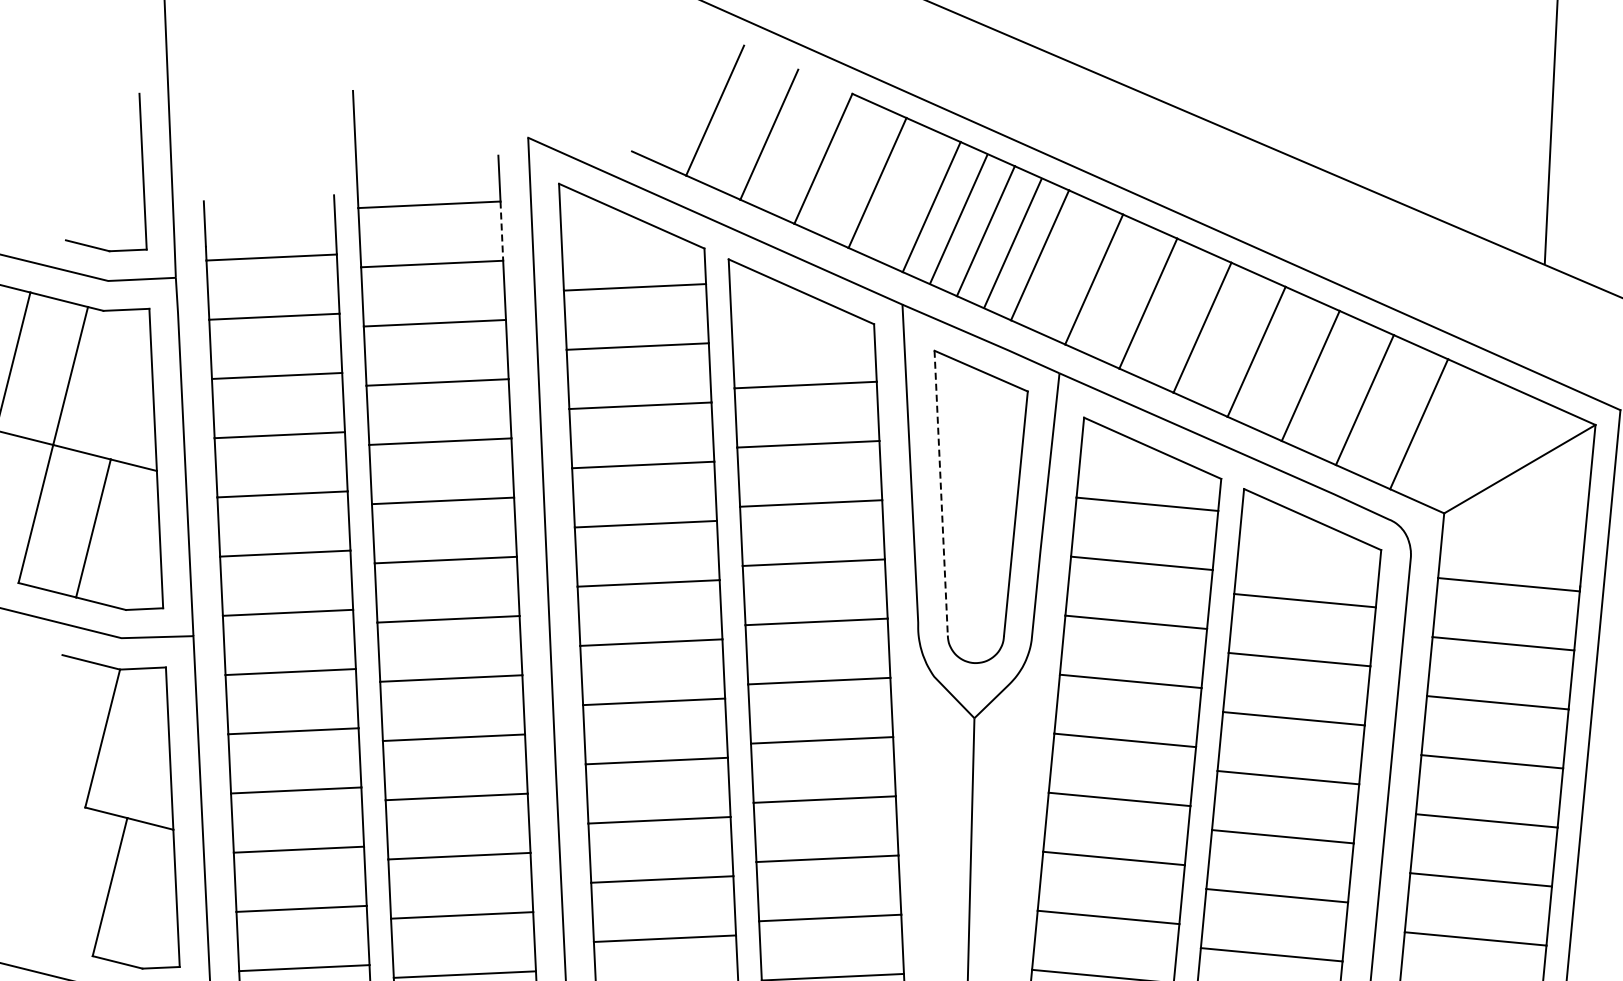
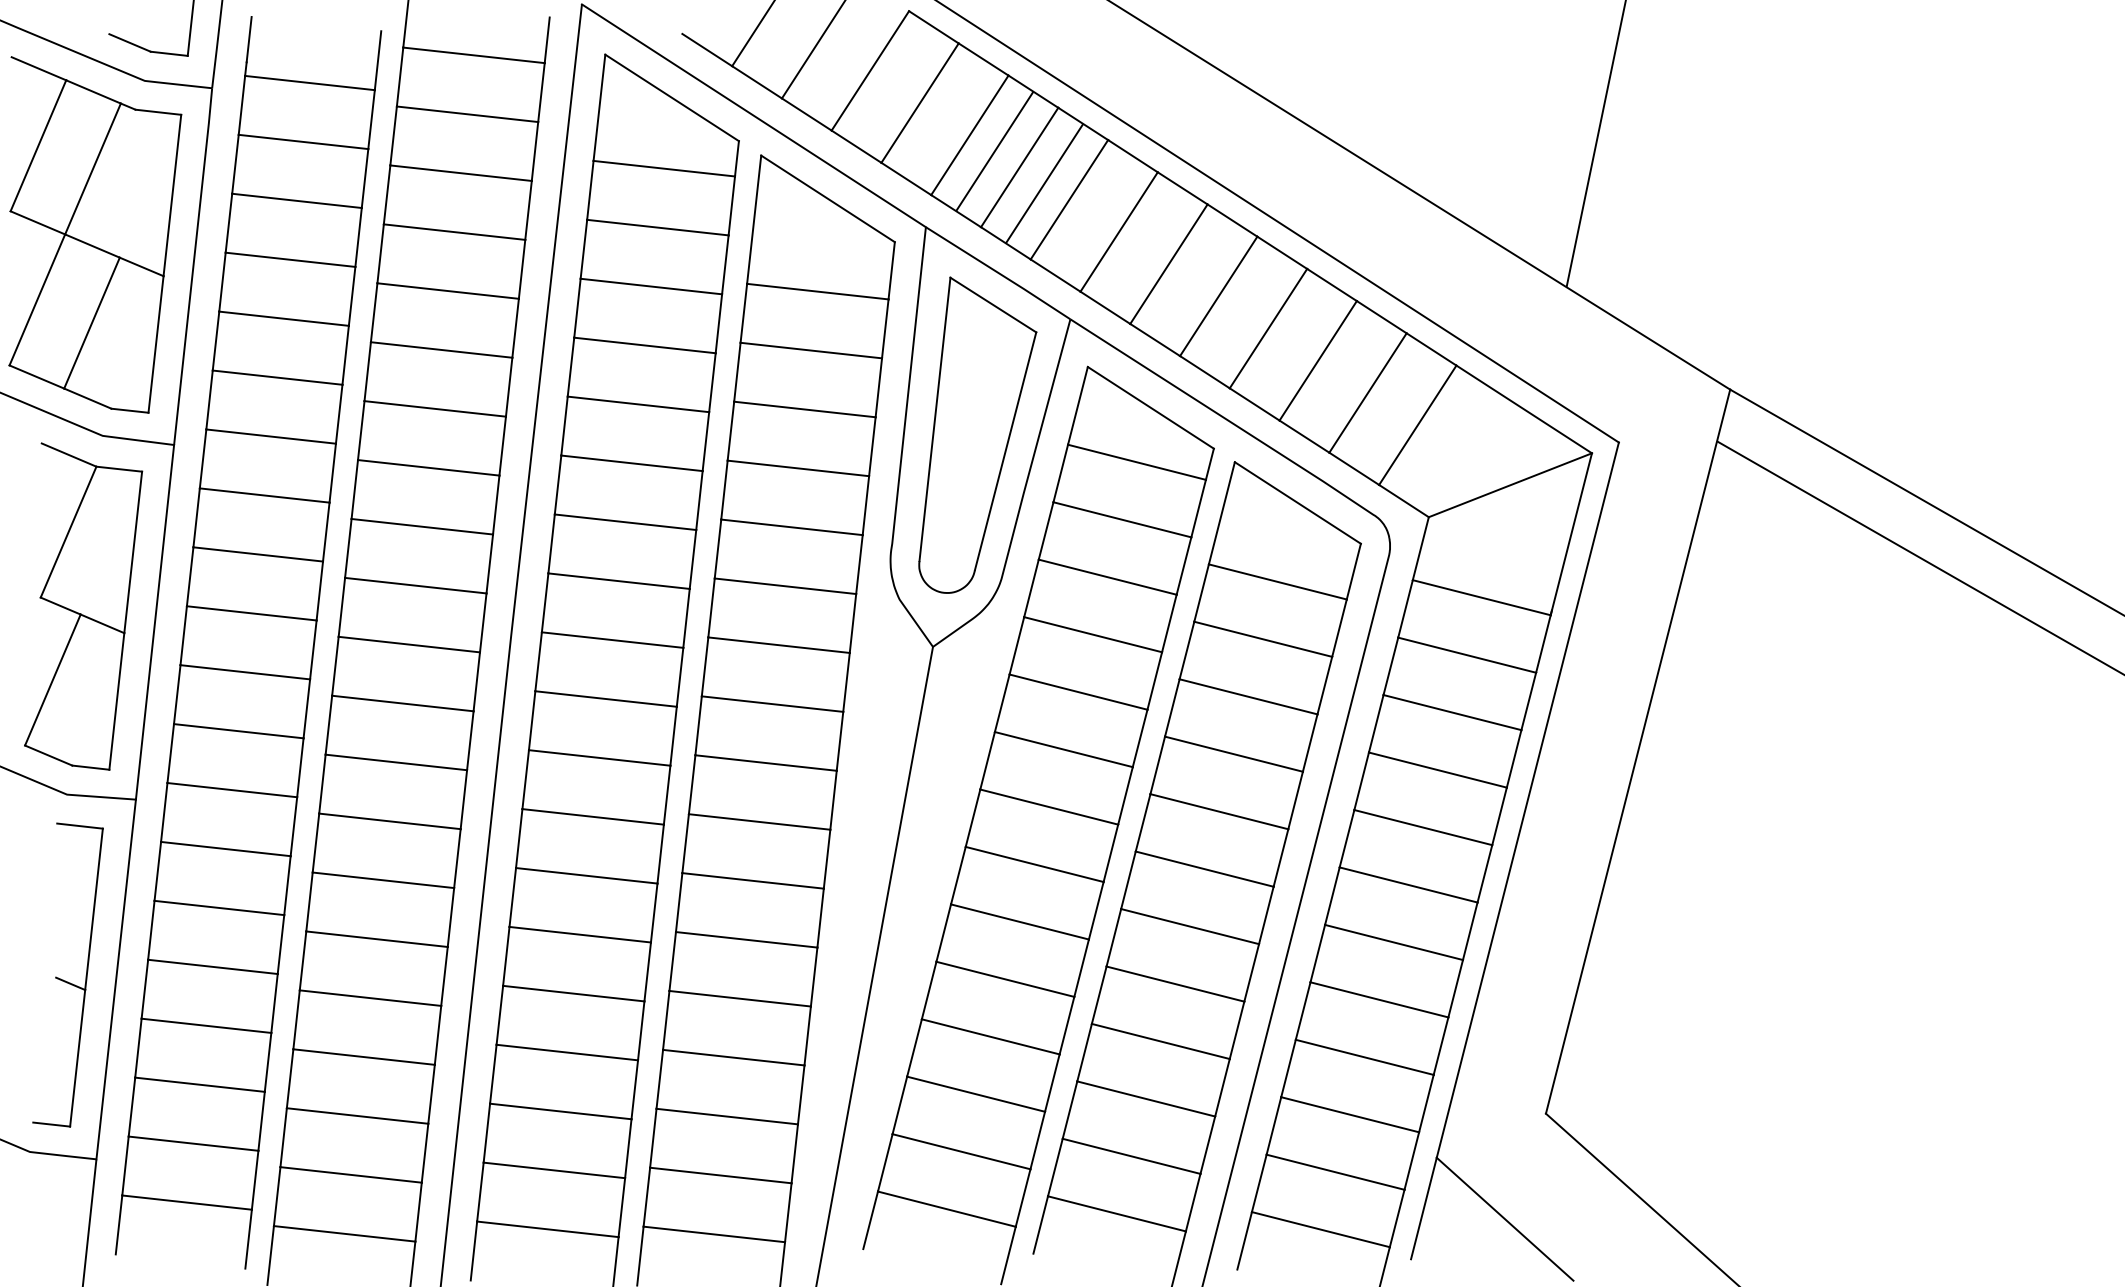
line: (501, 231) -> (541, 92), dashed -> solid
line: (940, 493) -> (934, 419), dashed -> solid

